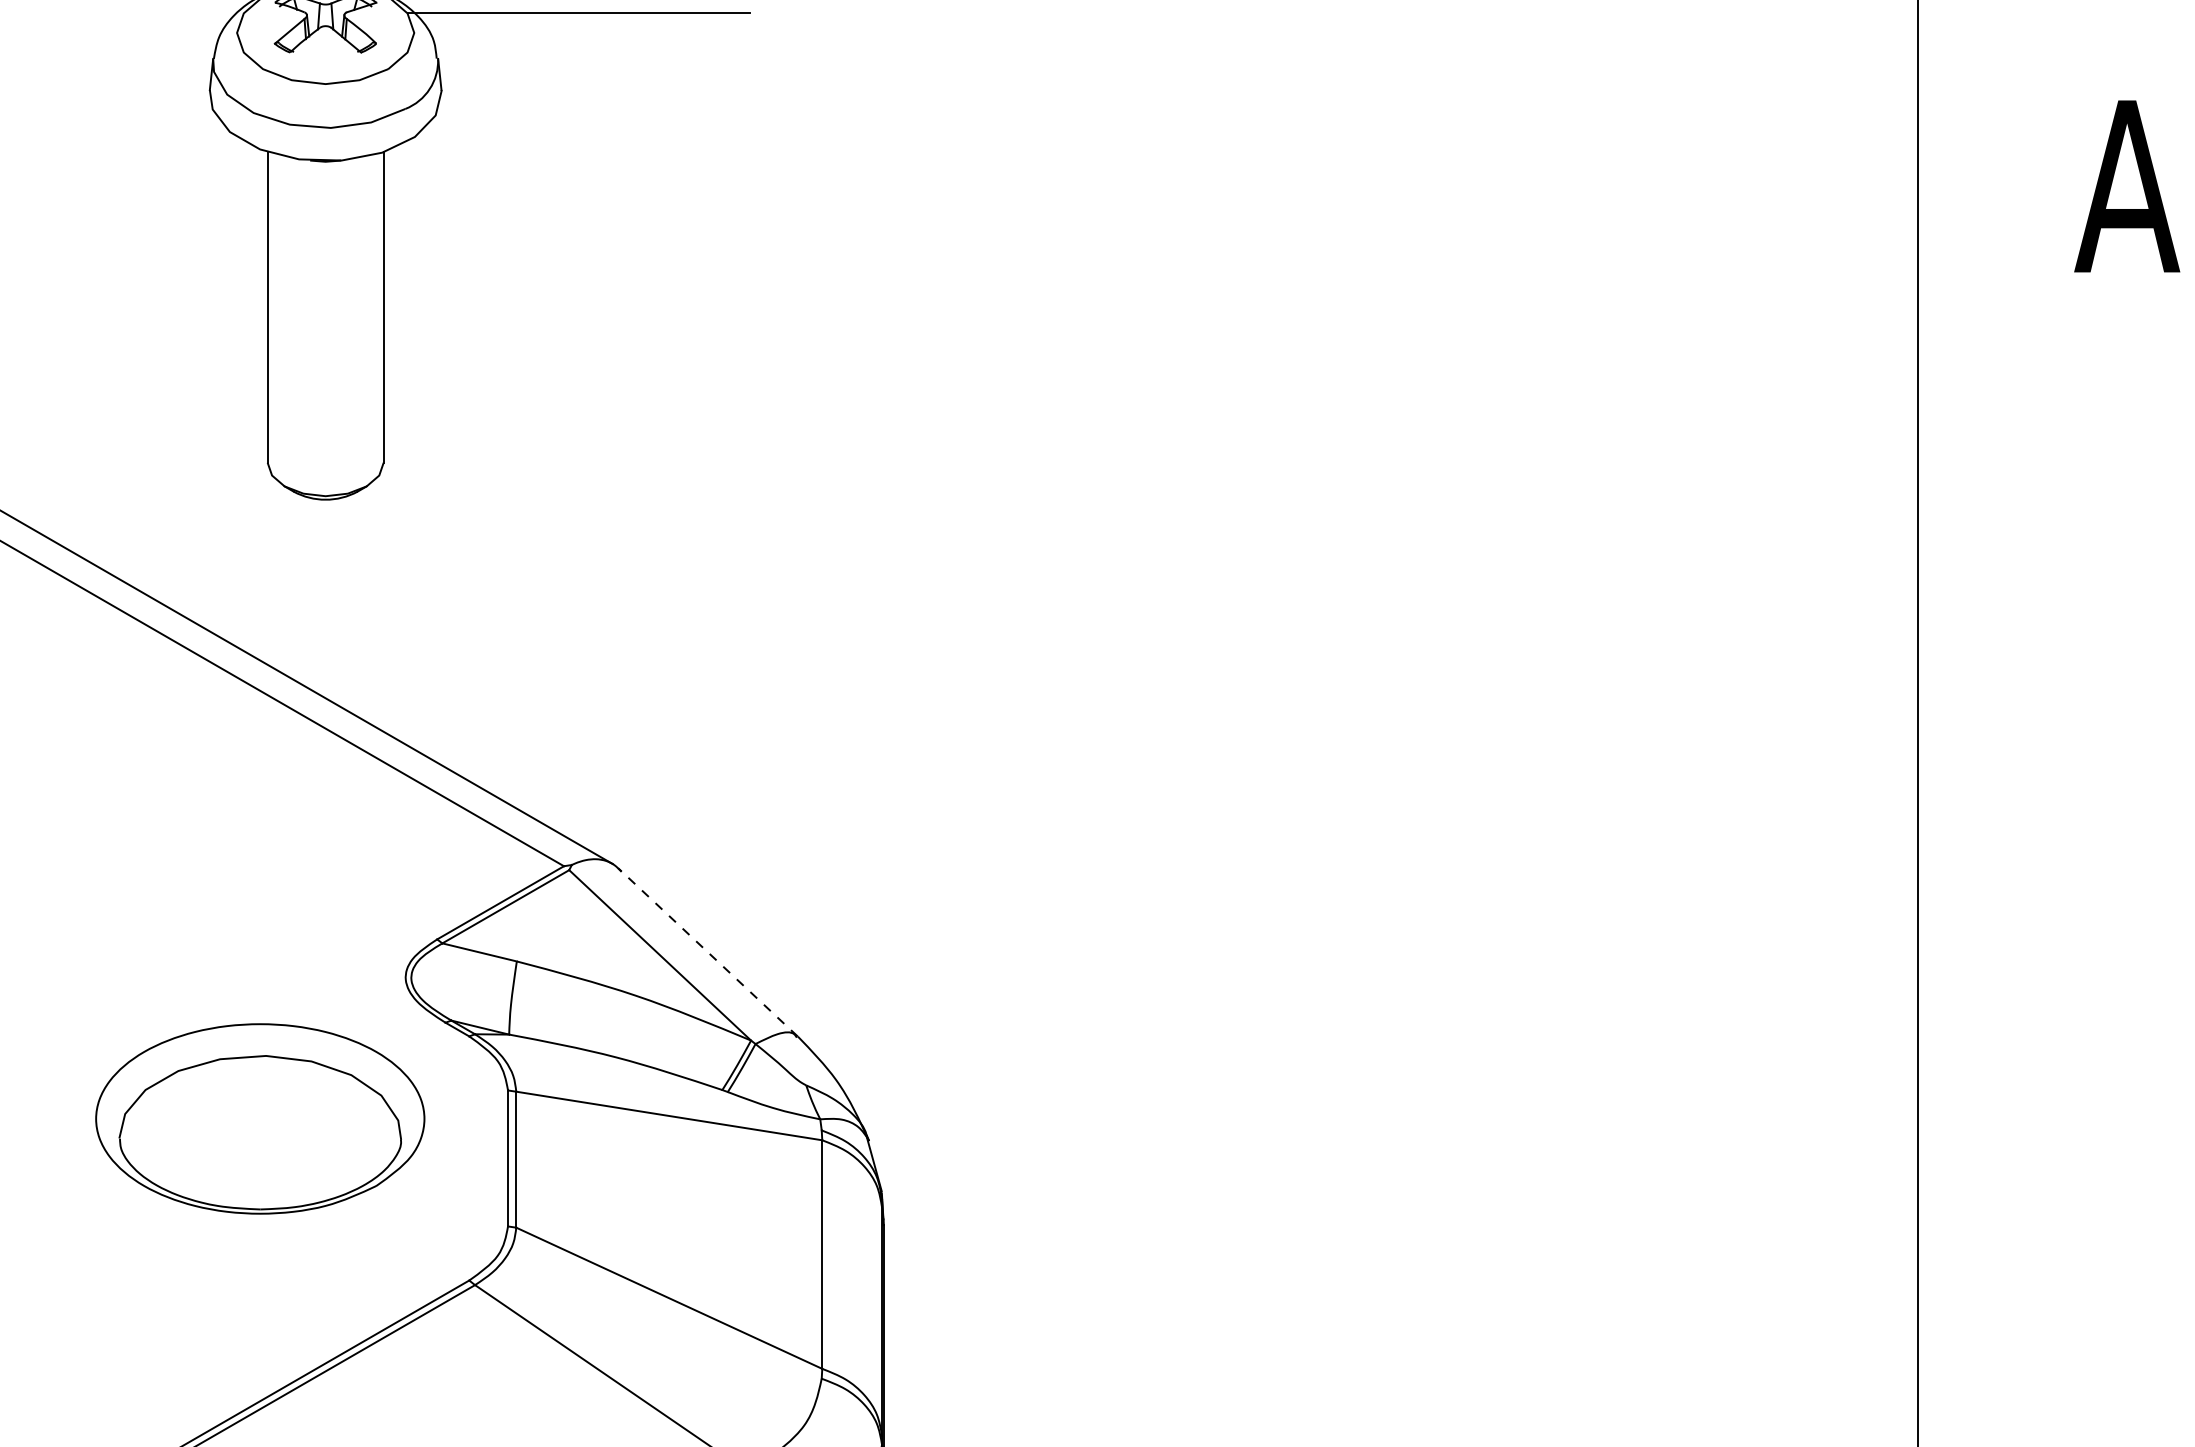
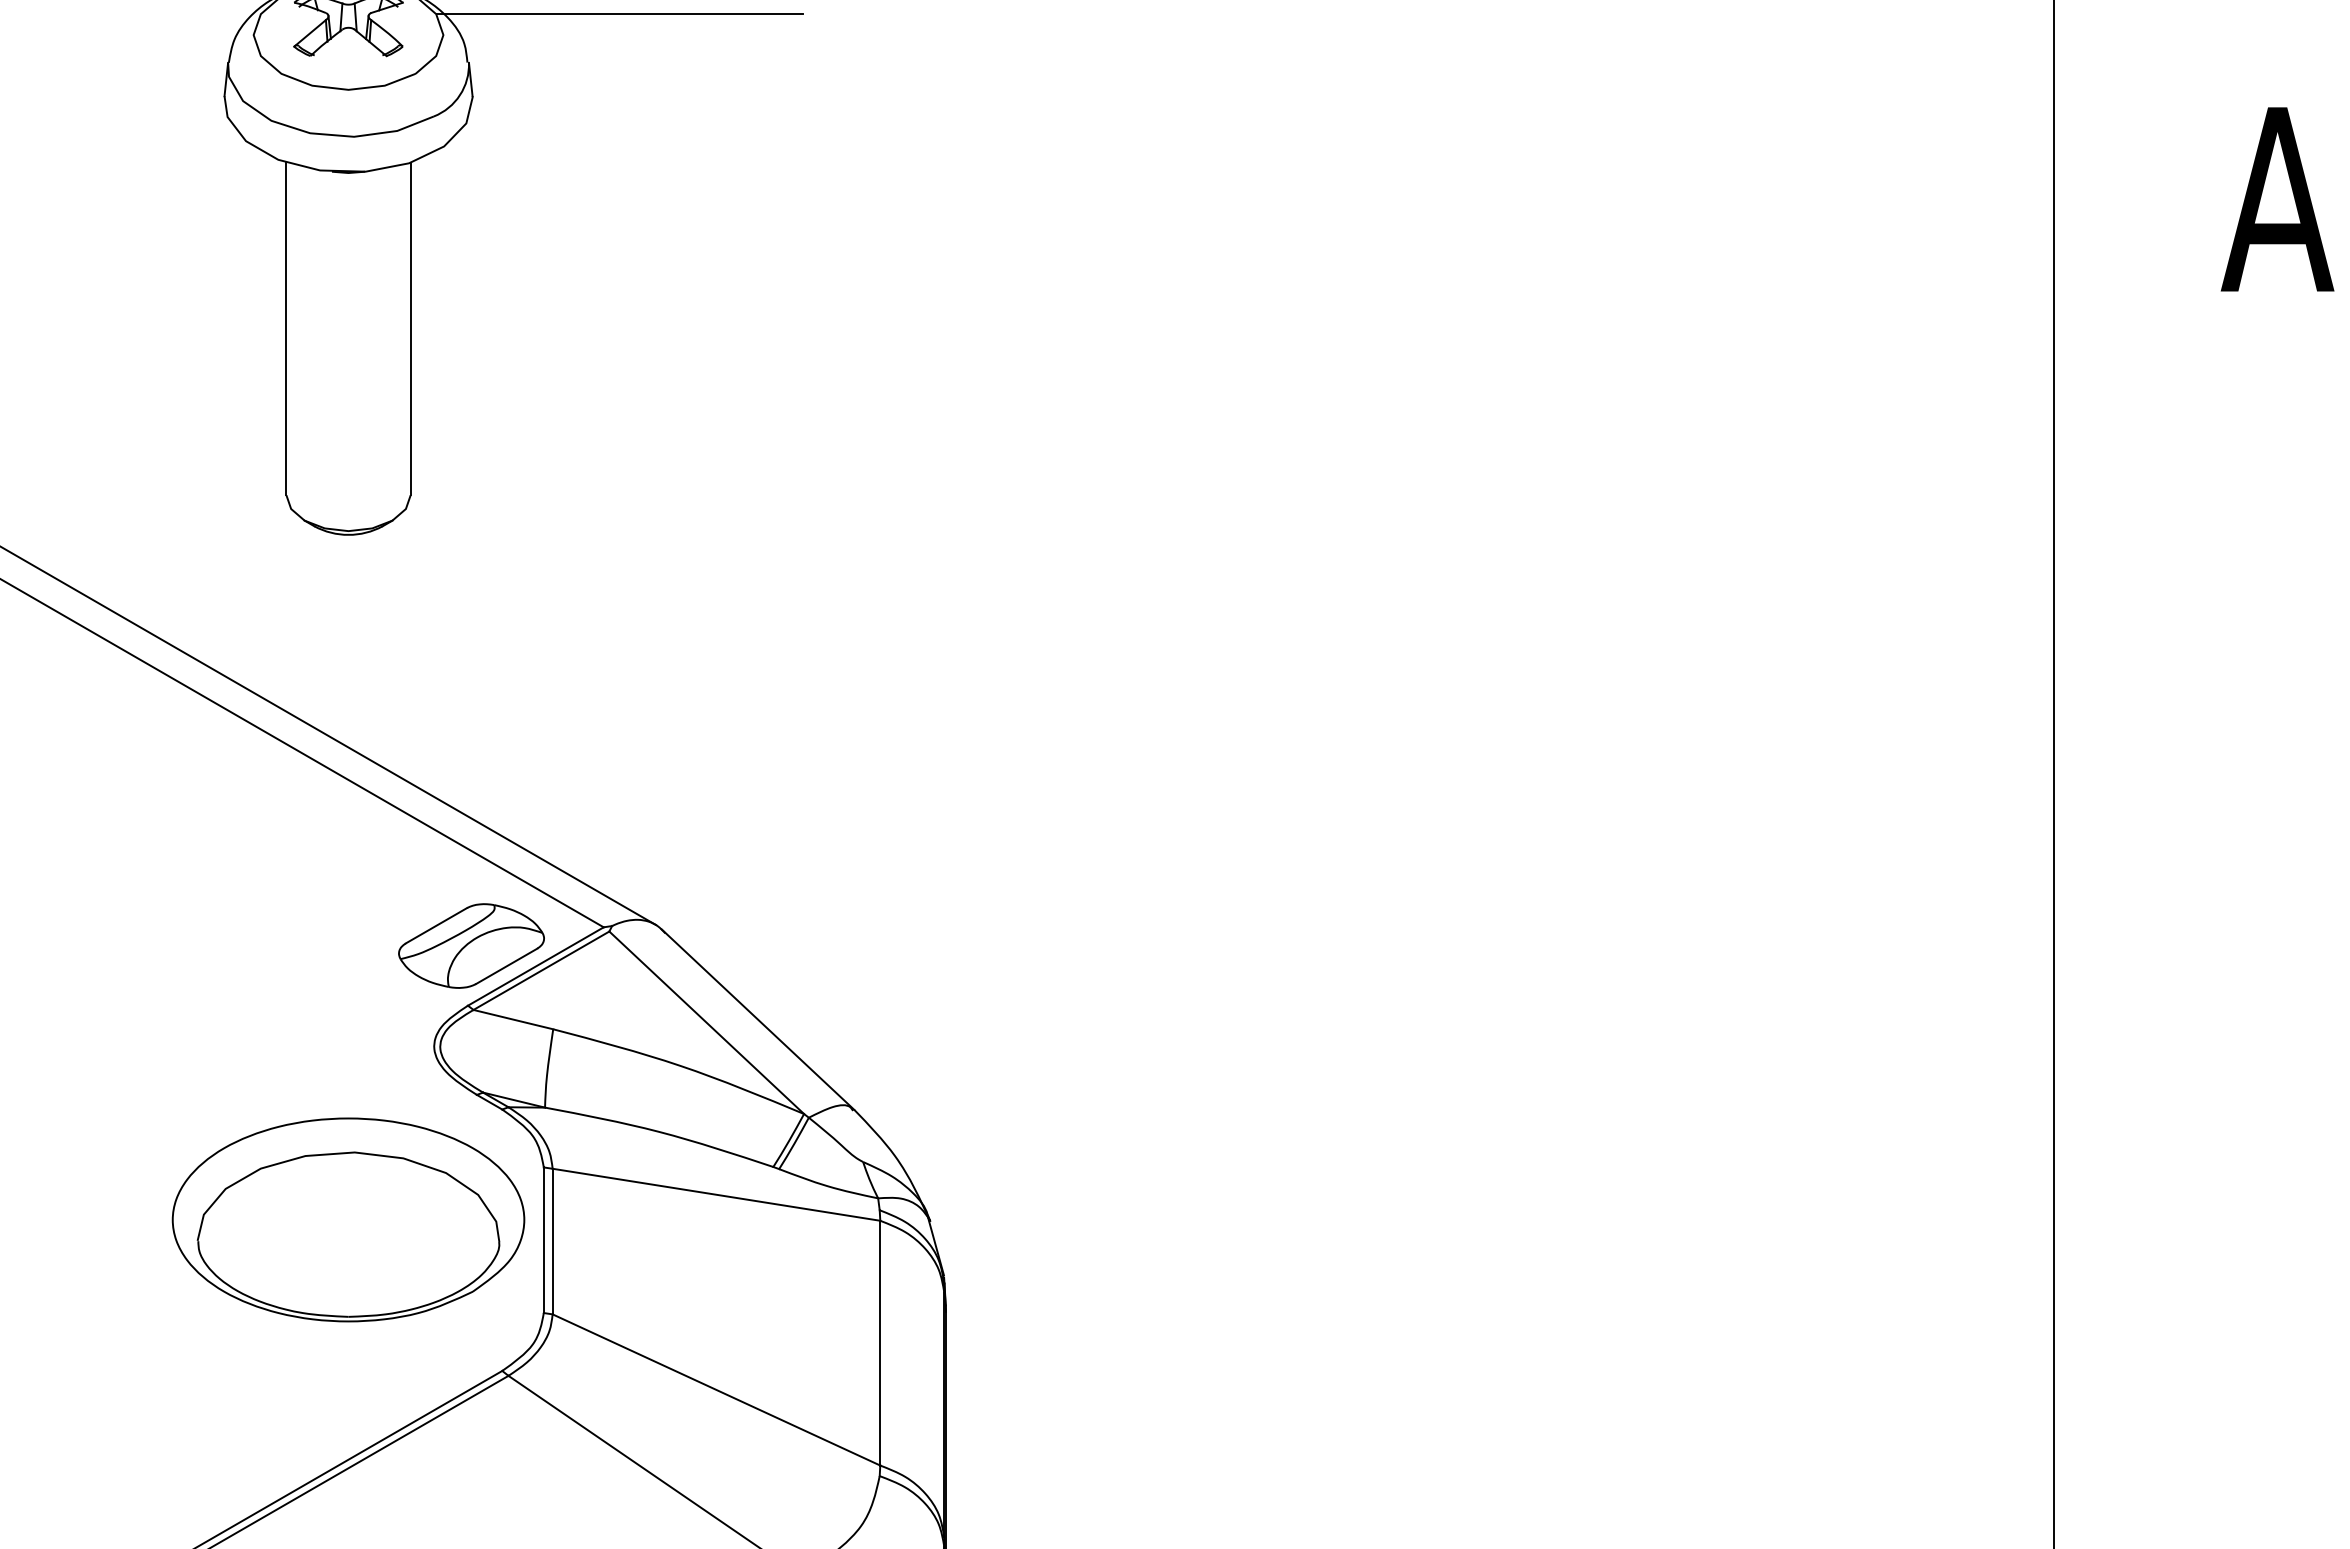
part: (440, 883) -> (471, 945), added
line: (707, 952) -> (757, 1019), dashed -> solid
part: (260, 1118) -> (348, 1219), moved

